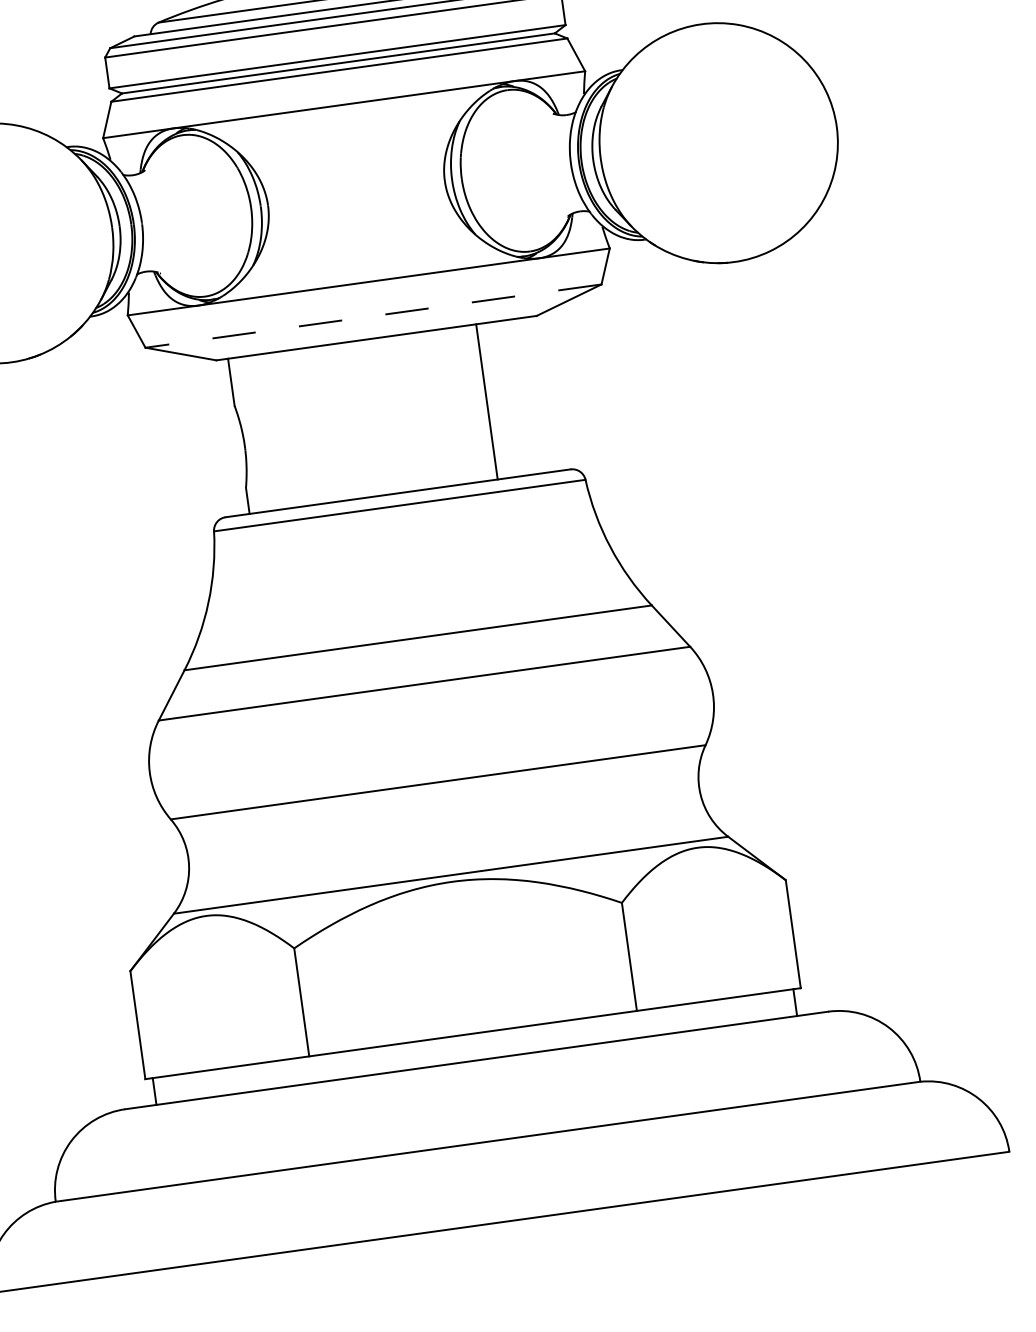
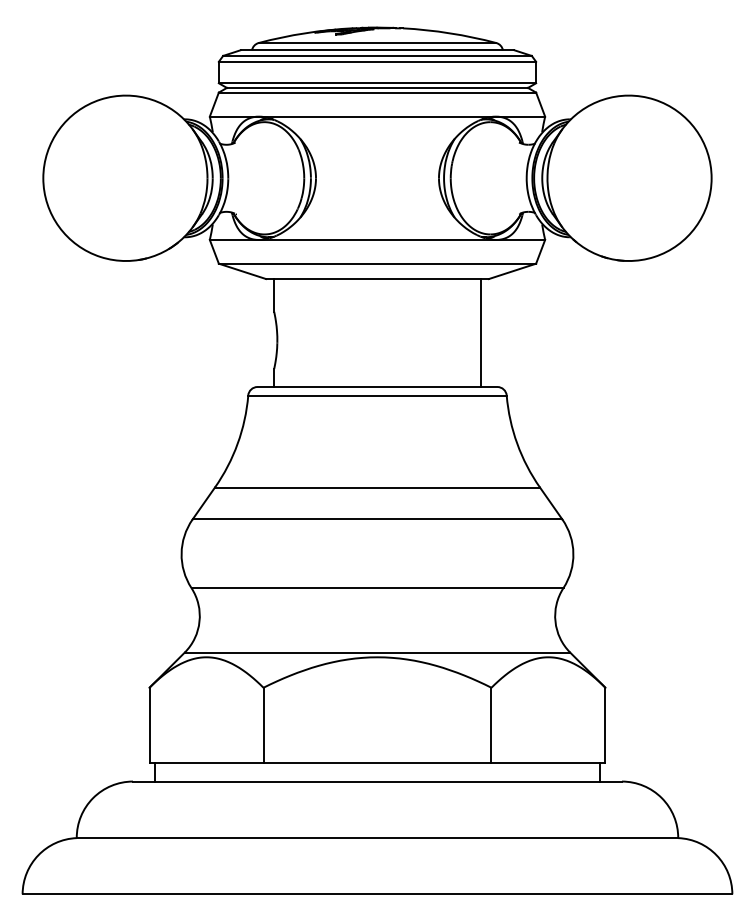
line: (373, 315) -> (377, 263), dashed -> solid
line: (486, 402) -> (480, 333), moved

